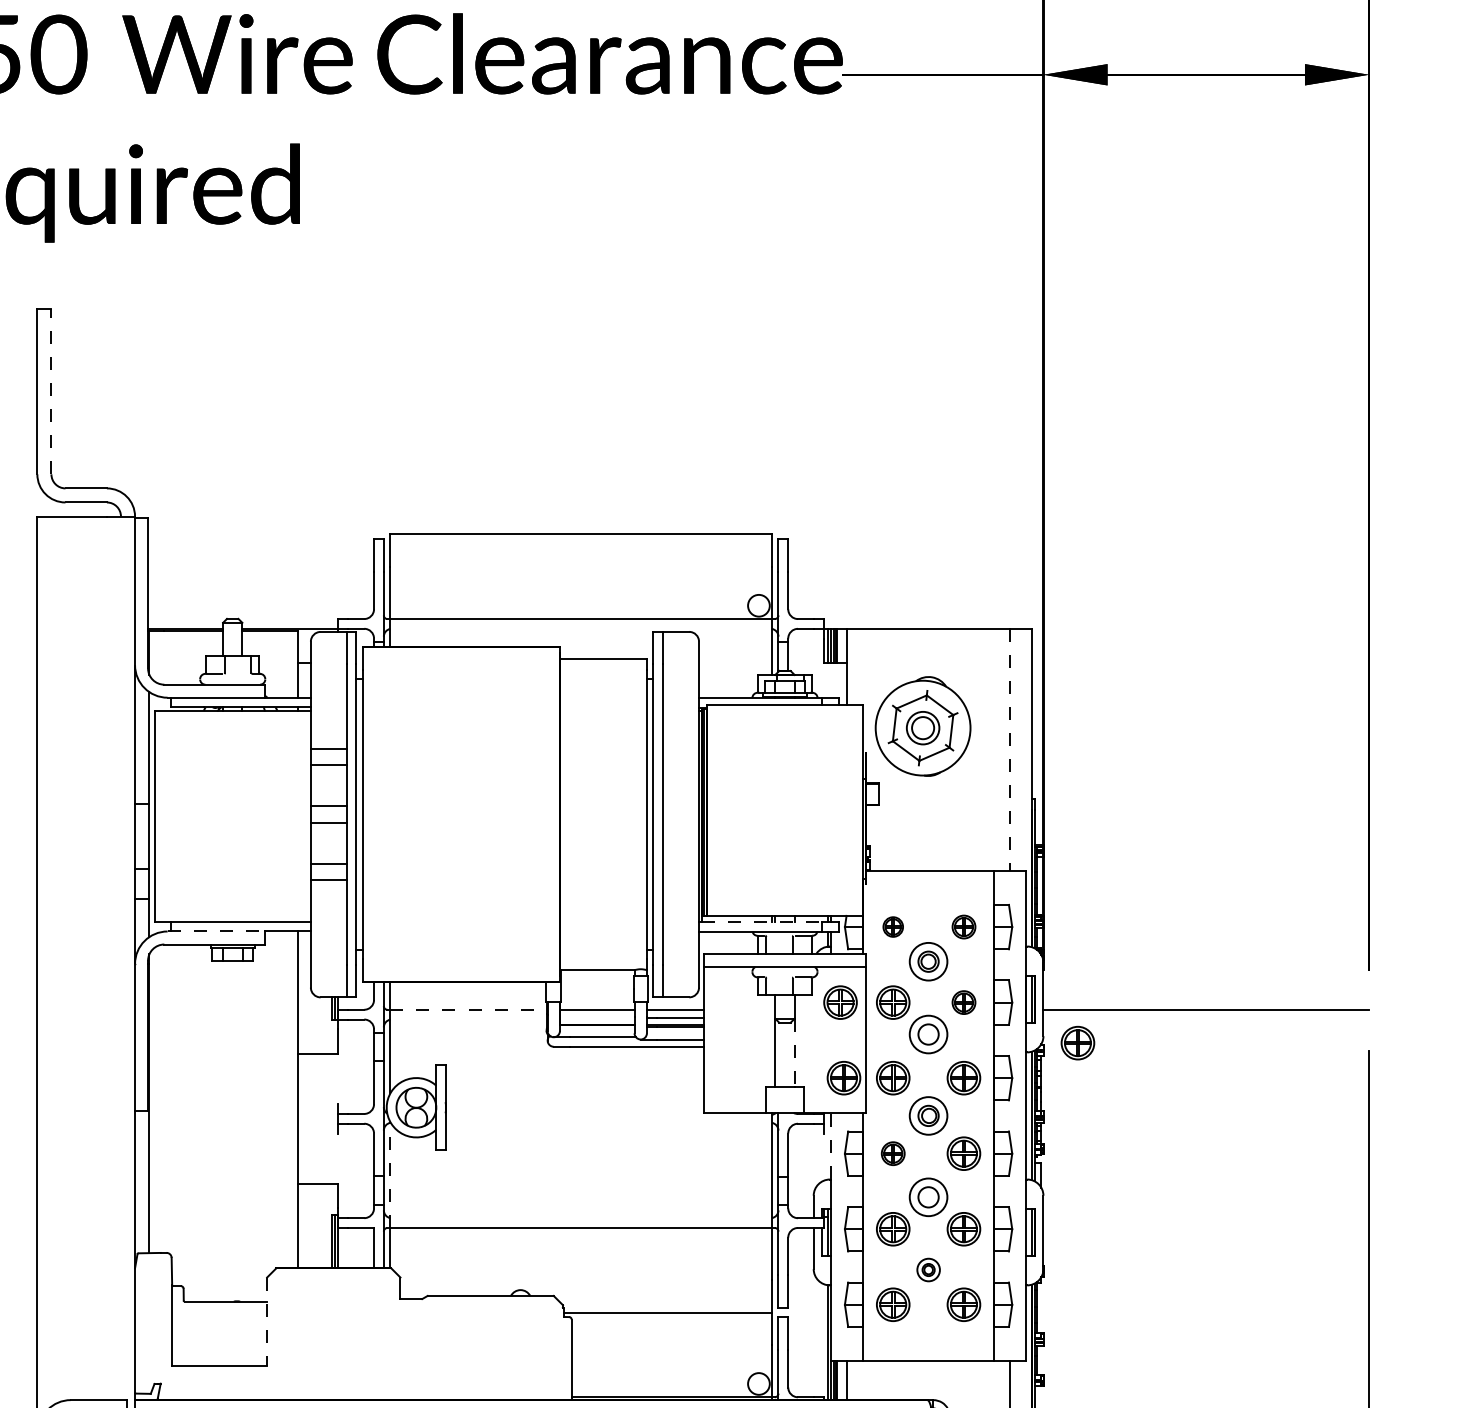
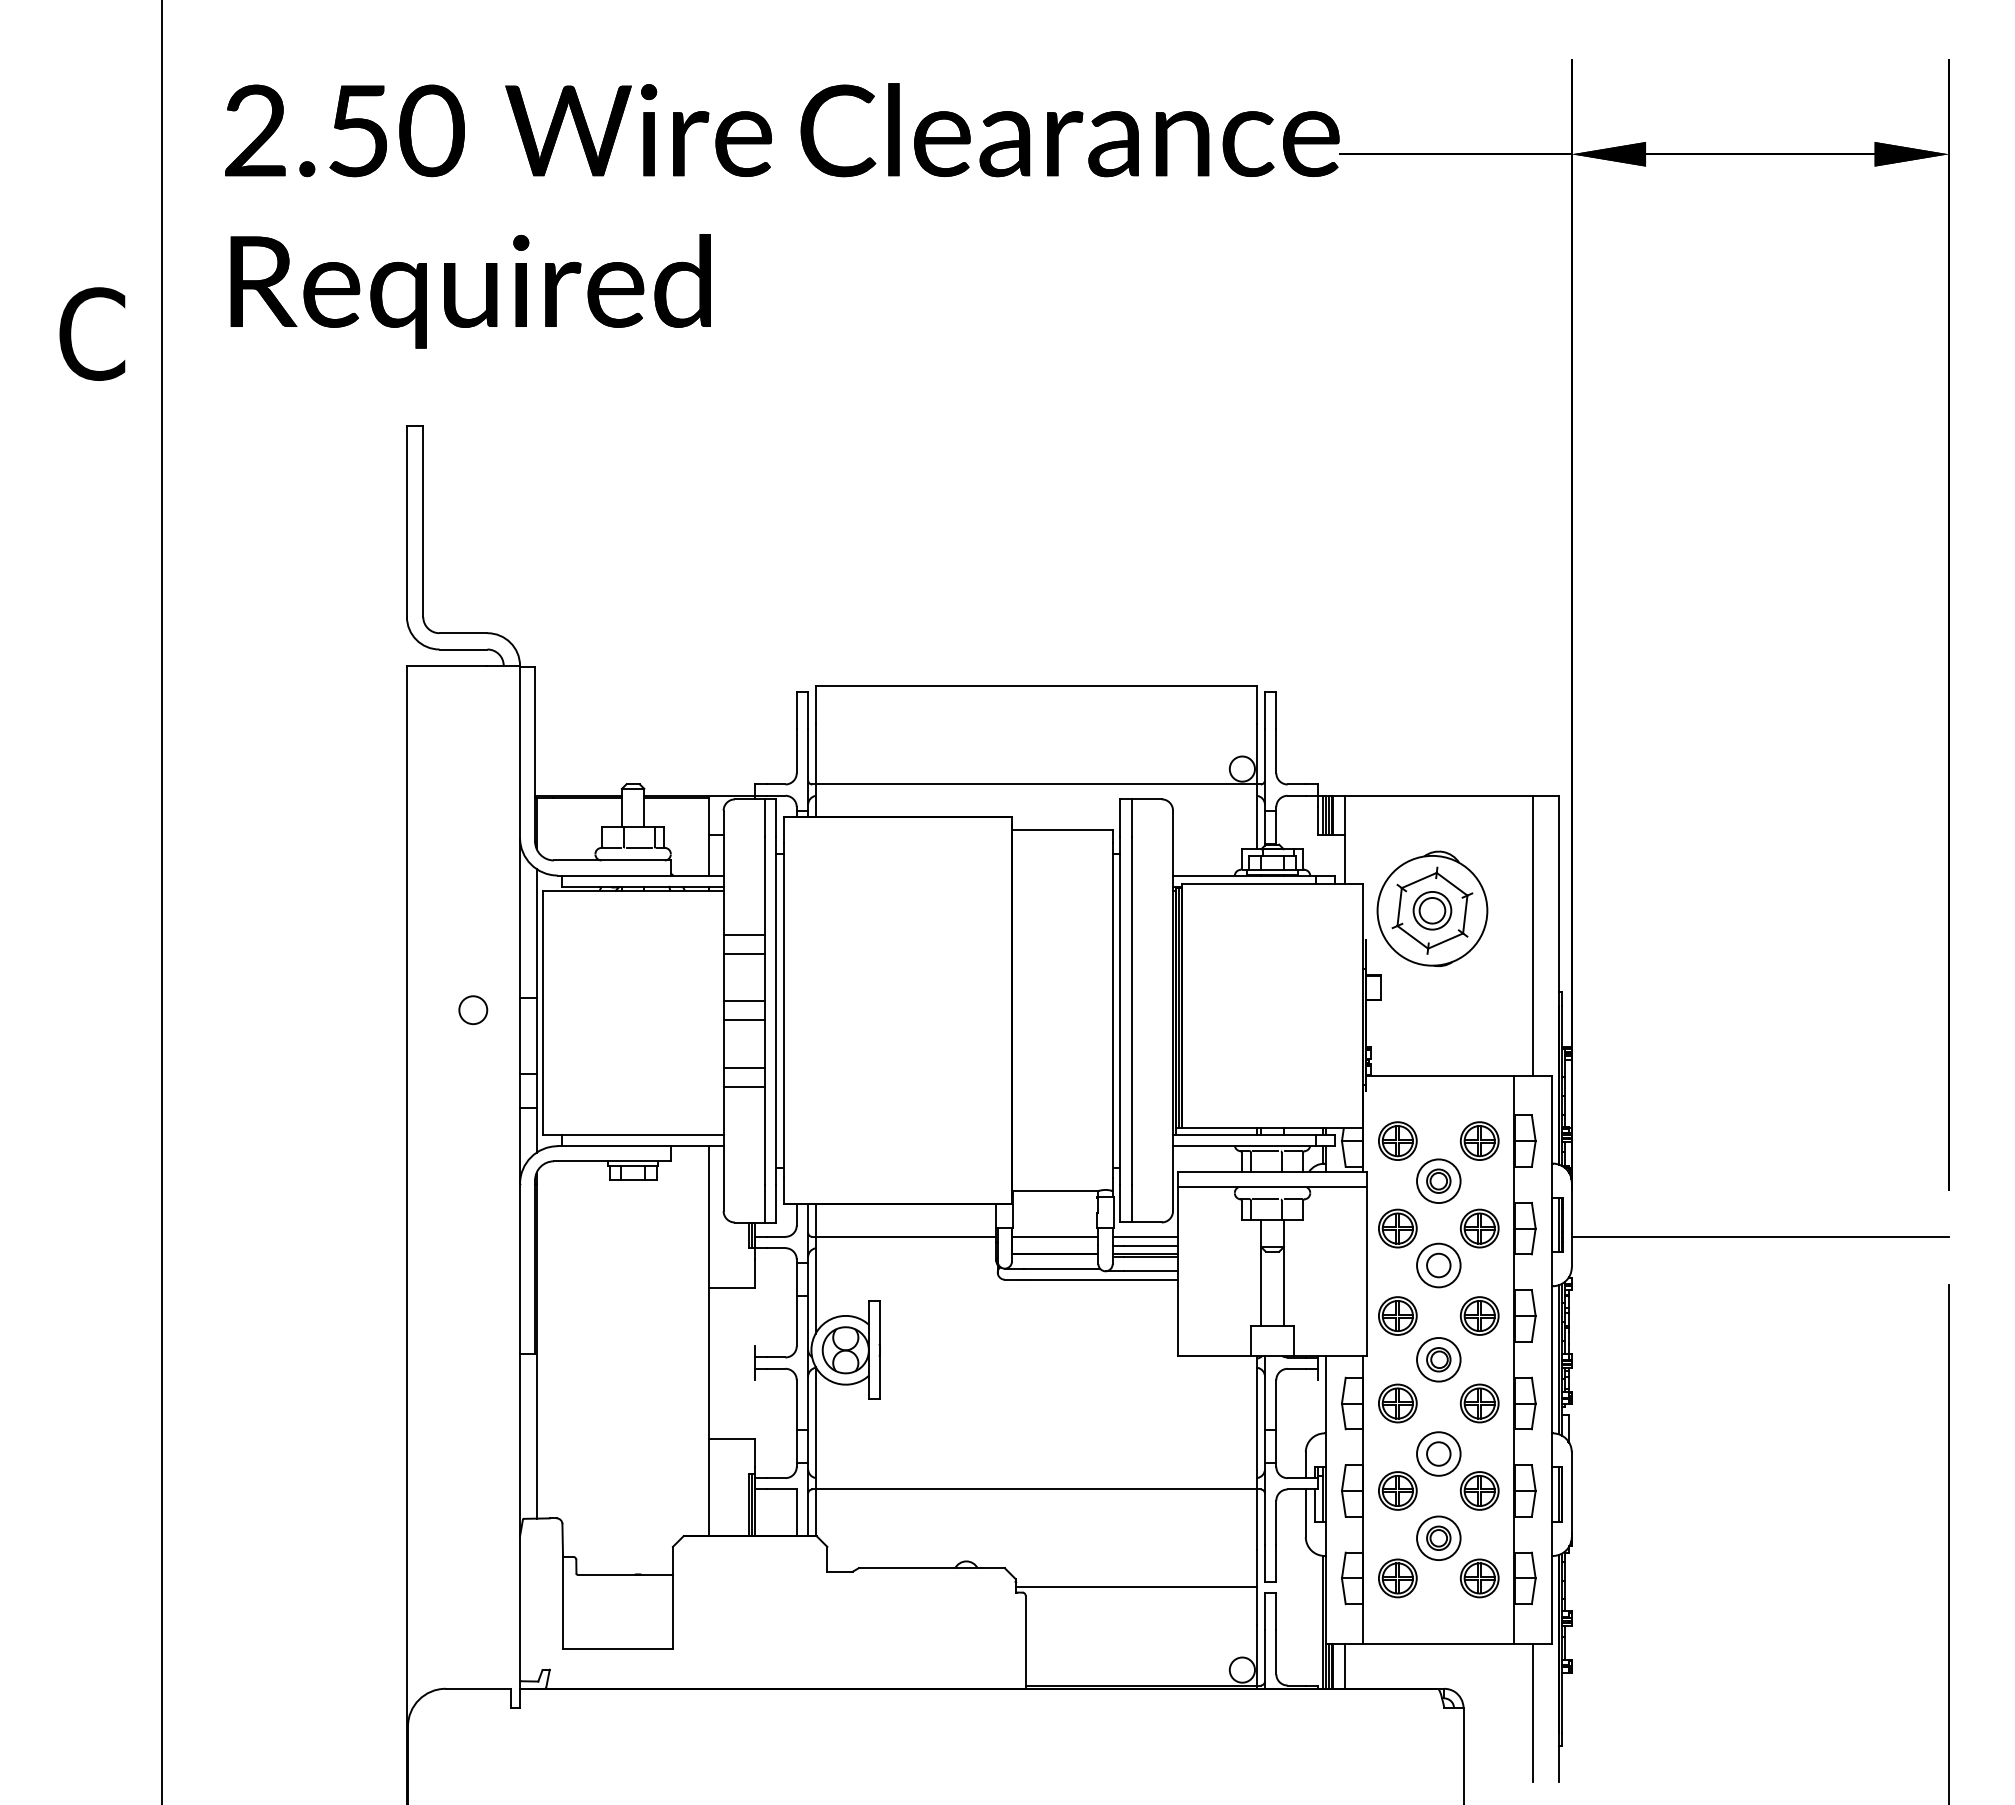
line: (51, 391) -> (423, 521), dashed -> solid
line: (238, 673) -> (639, 847), added
line: (1010, 749) -> (1533, 935), dashed -> solid
circle: (94, 813) -> (473, 1009), added
line: (761, 921) -> (1245, 1134), dashed -> solid
part: (892, 926) -> (1397, 1140), size x1.67
part: (963, 926) -> (1479, 1140), size x1.43
line: (216, 931) -> (614, 1146), dashed -> solid
line: (778, 936) -> (1265, 1151), added
line: (778, 977) -> (1265, 1199), added
part: (840, 1002) -> (1336, 1228), removed
part: (963, 1002) -> (1479, 1228), size x1.43
line: (468, 1009) -> (906, 1236), dashed -> solid
part: (1077, 1043) -> (1611, 1275), removed
line: (794, 1052) -> (1283, 1286), dashed -> solid
part: (843, 1077) -> (1340, 1315), removed
line: (830, 1145) -> (1325, 1394), dashed -> solid
part: (892, 1153) -> (1397, 1403), size x1.43
line: (390, 1174) -> (815, 1427), dashed -> solid
part: (928, 1269) -> (1438, 1537), size x1.67
line: (266, 1322) -> (672, 1598), dashed -> solid

